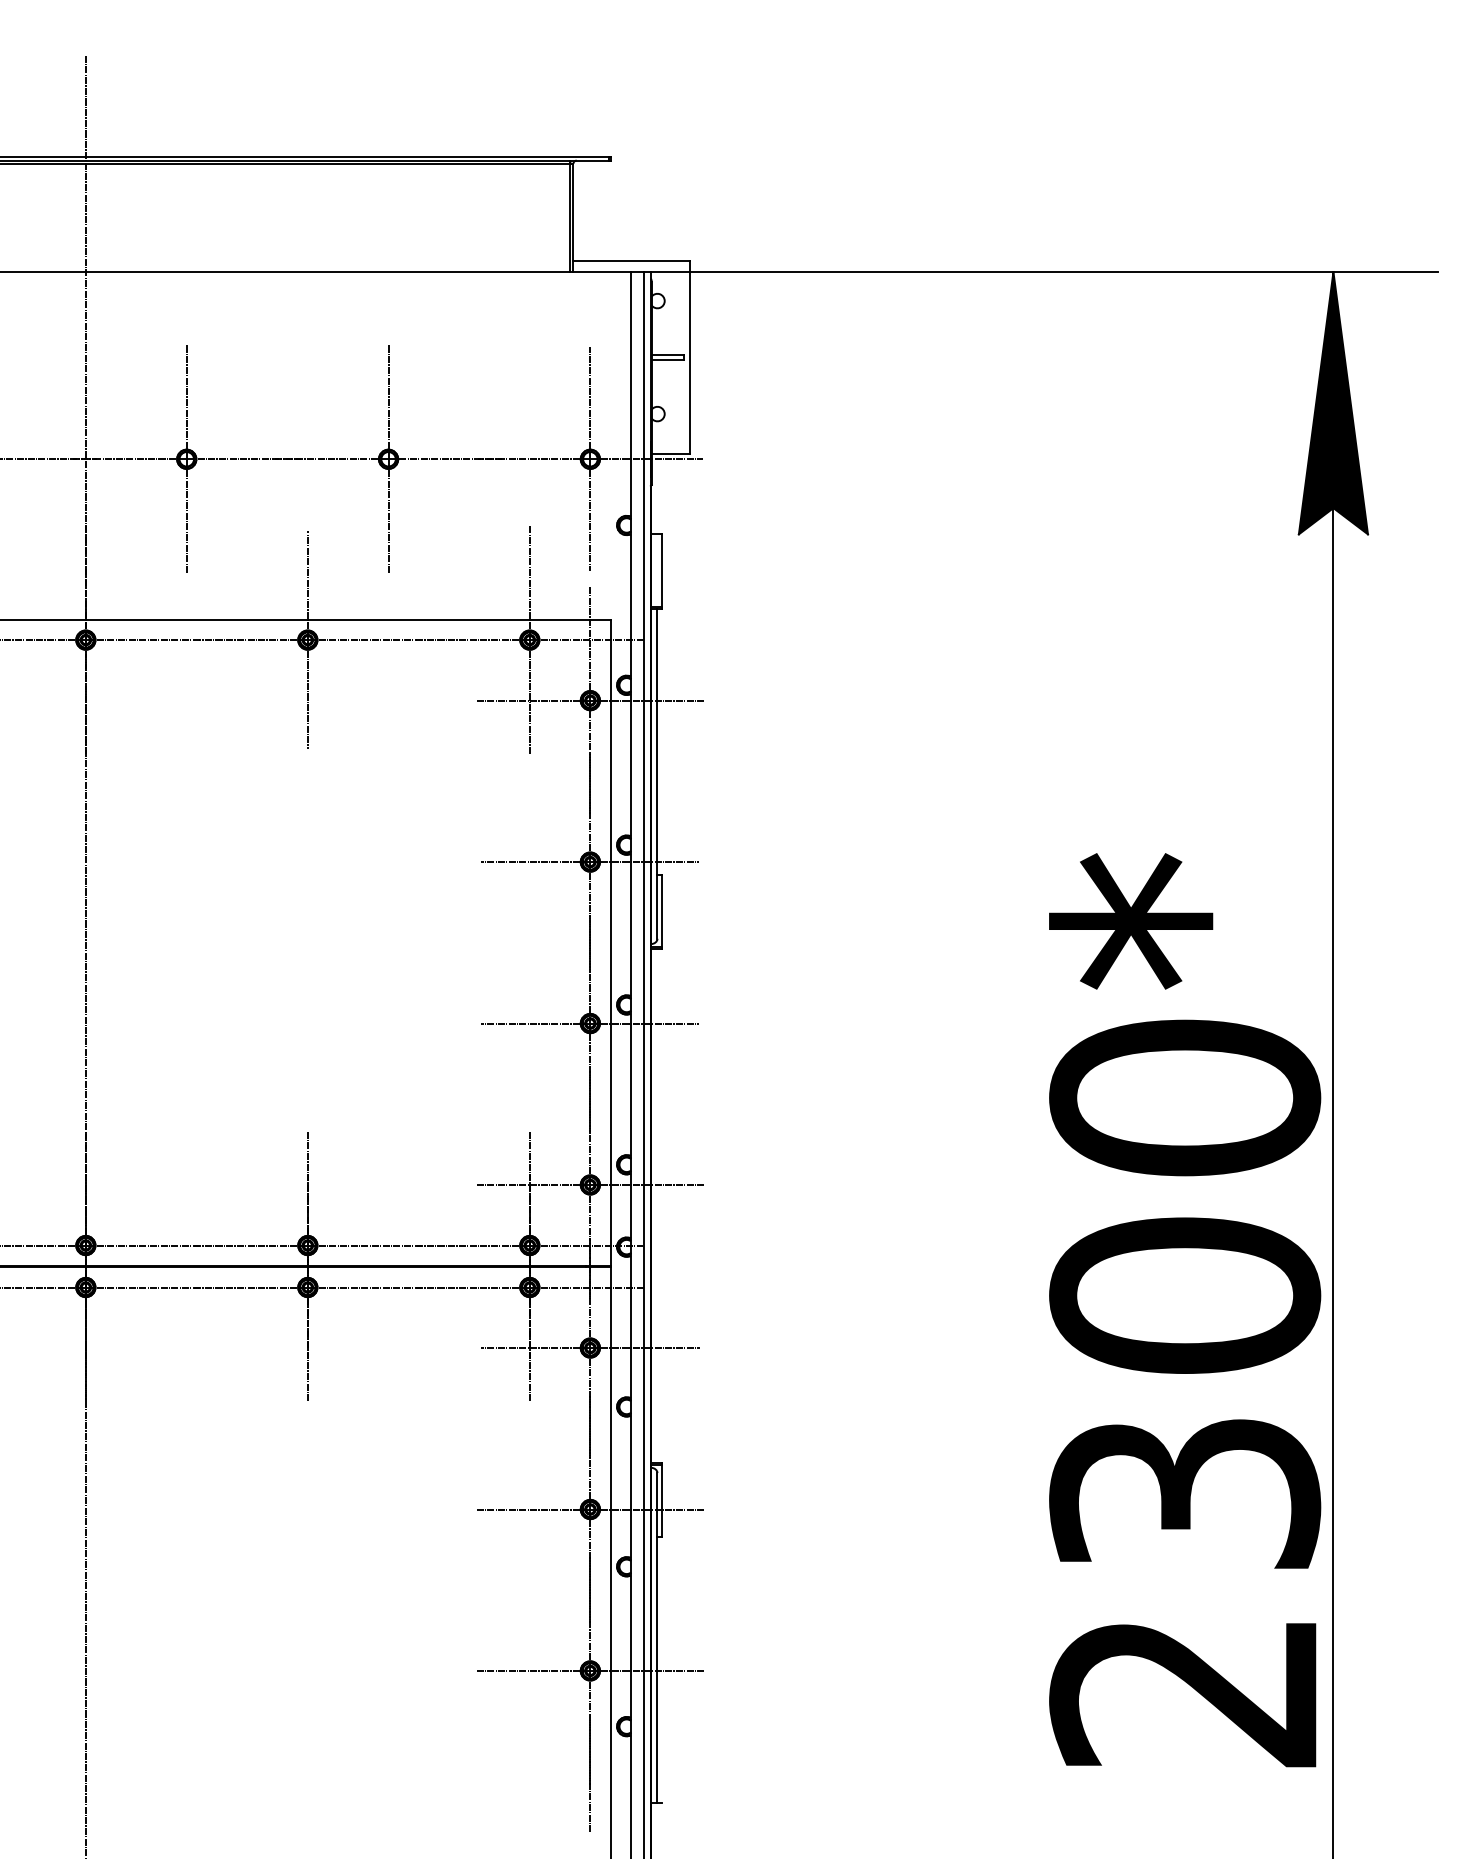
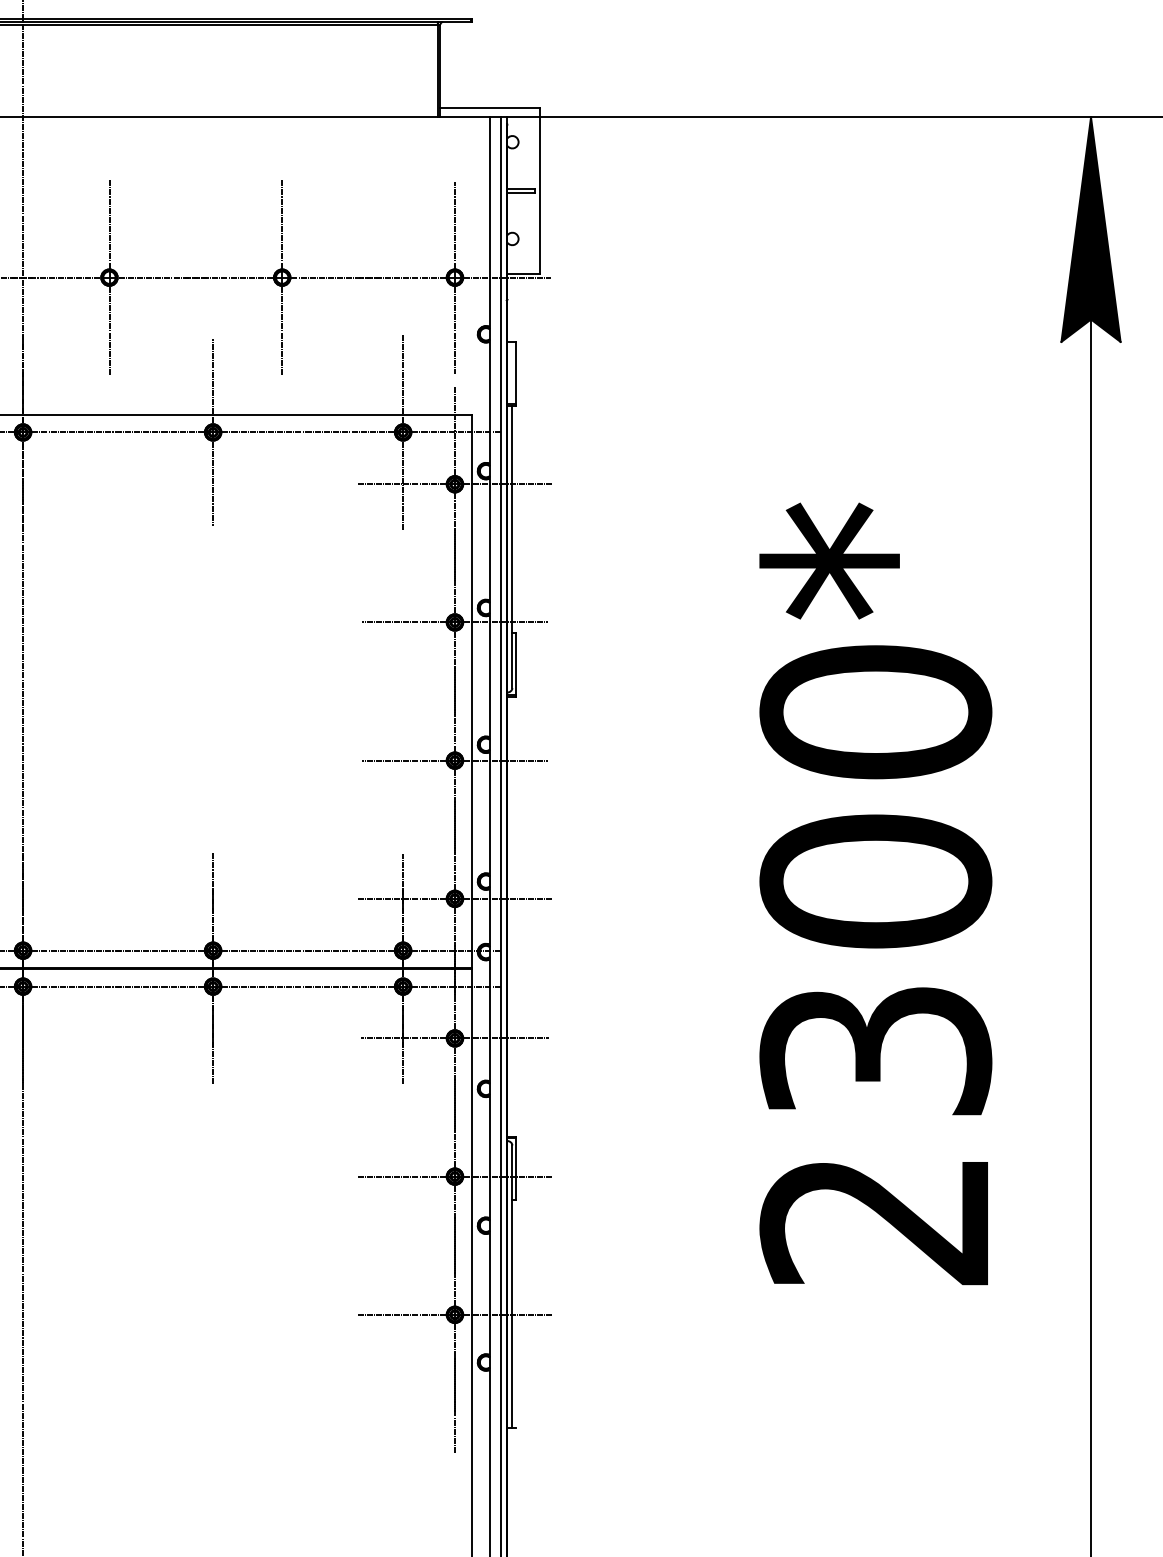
text: (1185, 1310) -> (876, 894), moved

